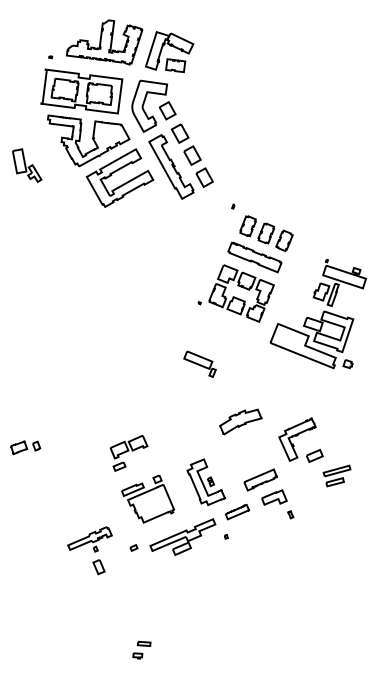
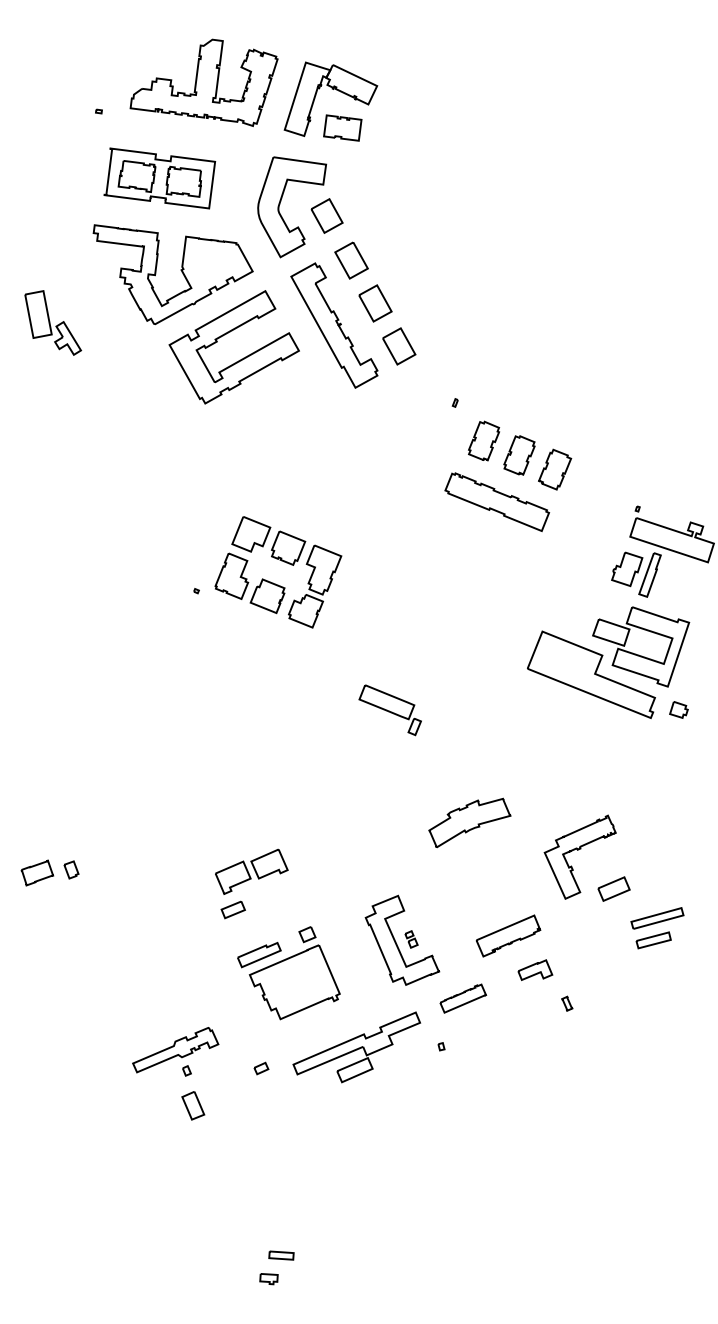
part: (81, 91) -> (159, 178), size x0.7
part: (235, 293) -> (266, 572), moved
part: (274, 497) -> (535, 970), size x0.7

